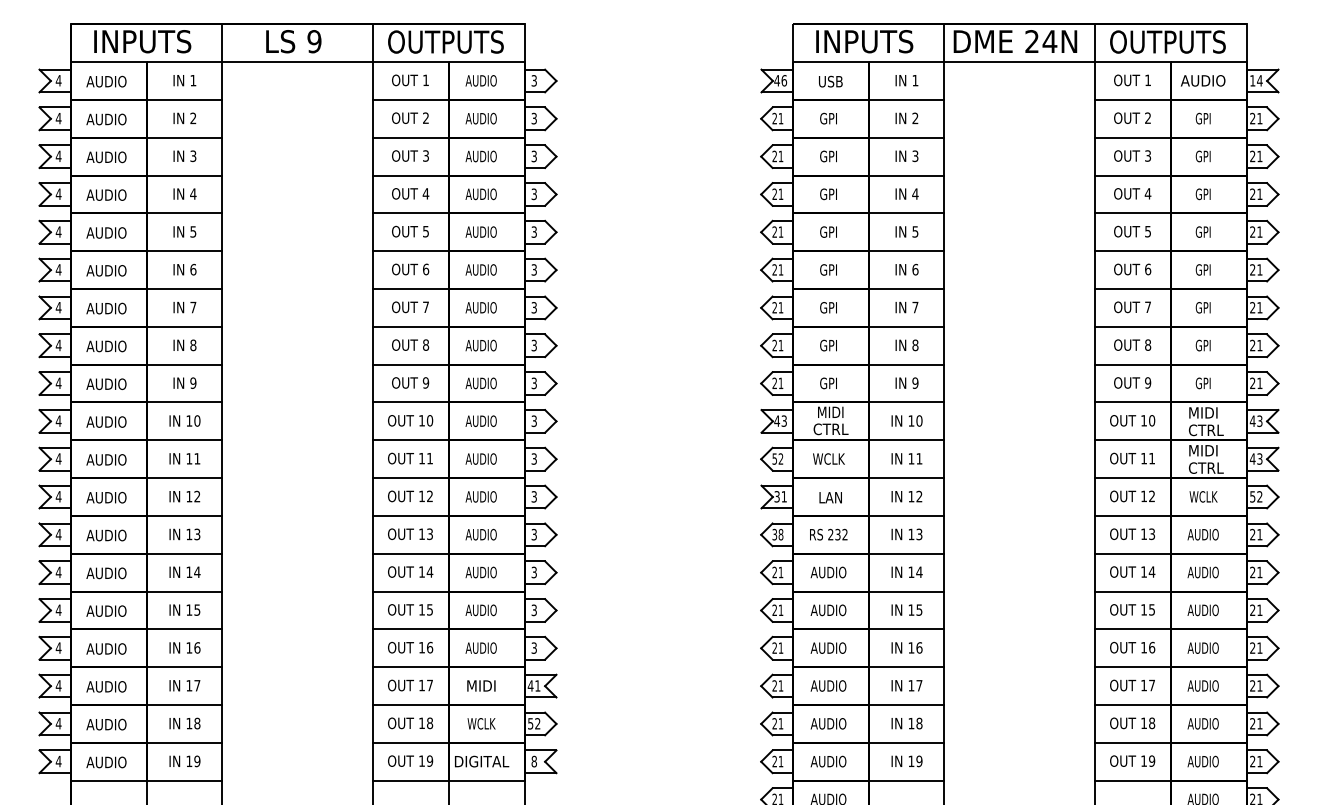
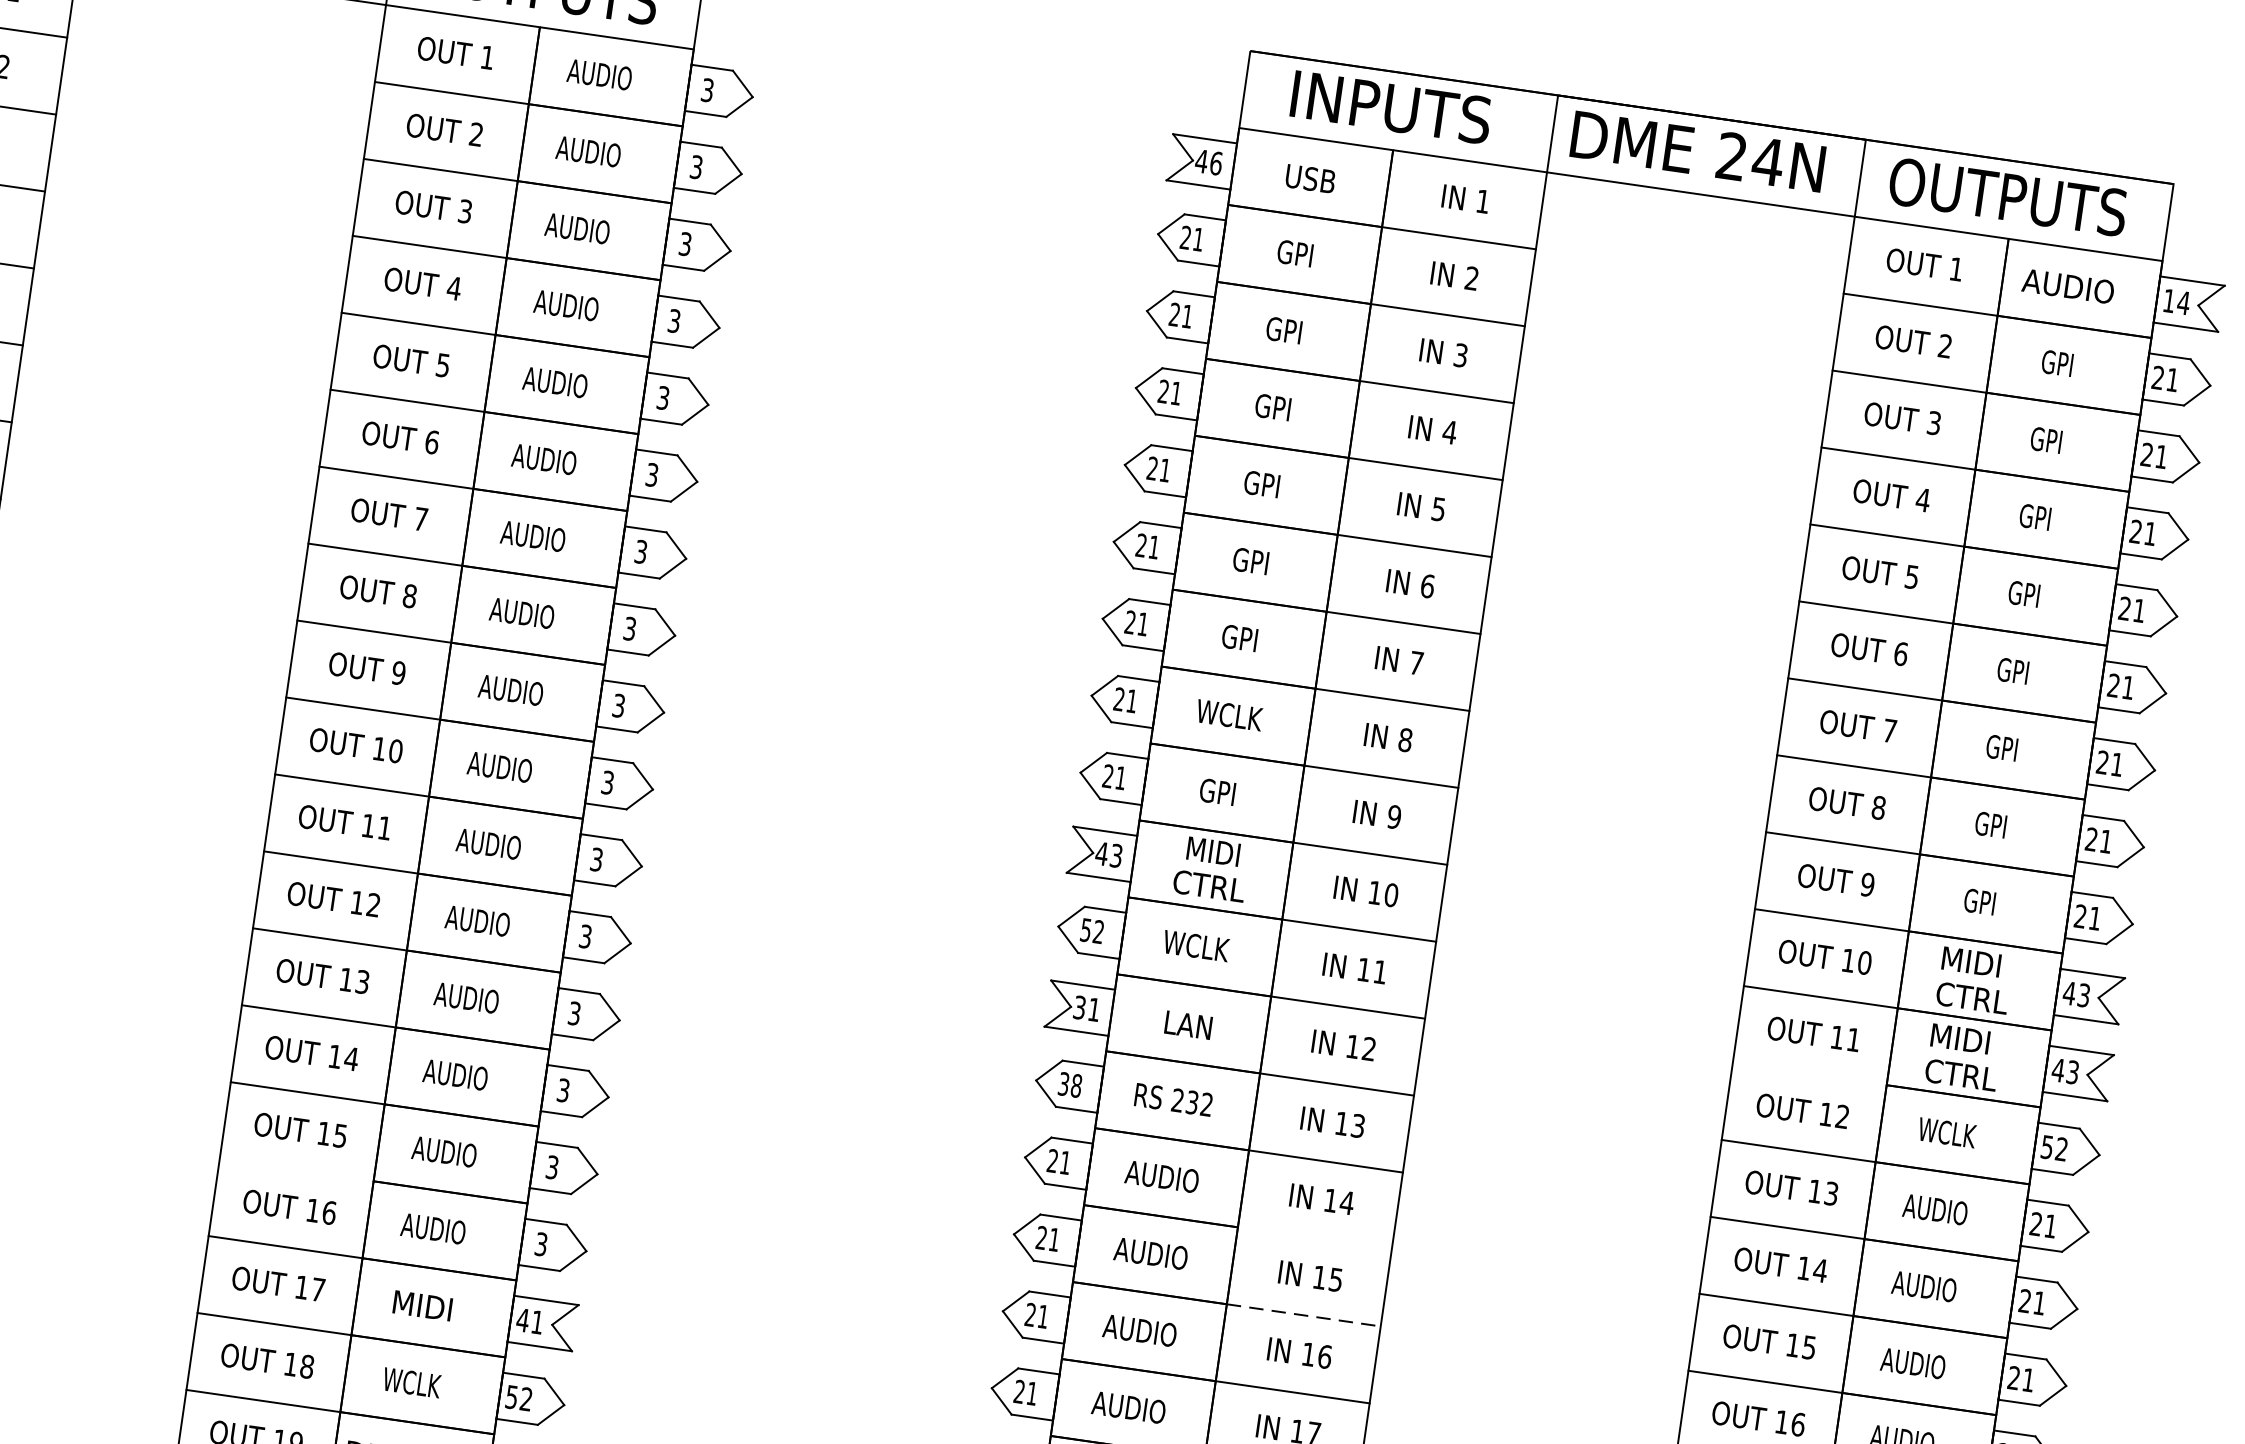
text: (828, 345) -> (1228, 714), GPI -> WCLK
line: (1133, 478) -> (1810, 1074), removed
line: (906, 591) -> (1315, 1238), removed
line: (411, 629) -> (297, 1170), removed
line: (906, 629) -> (1304, 1315), solid -> dashed

